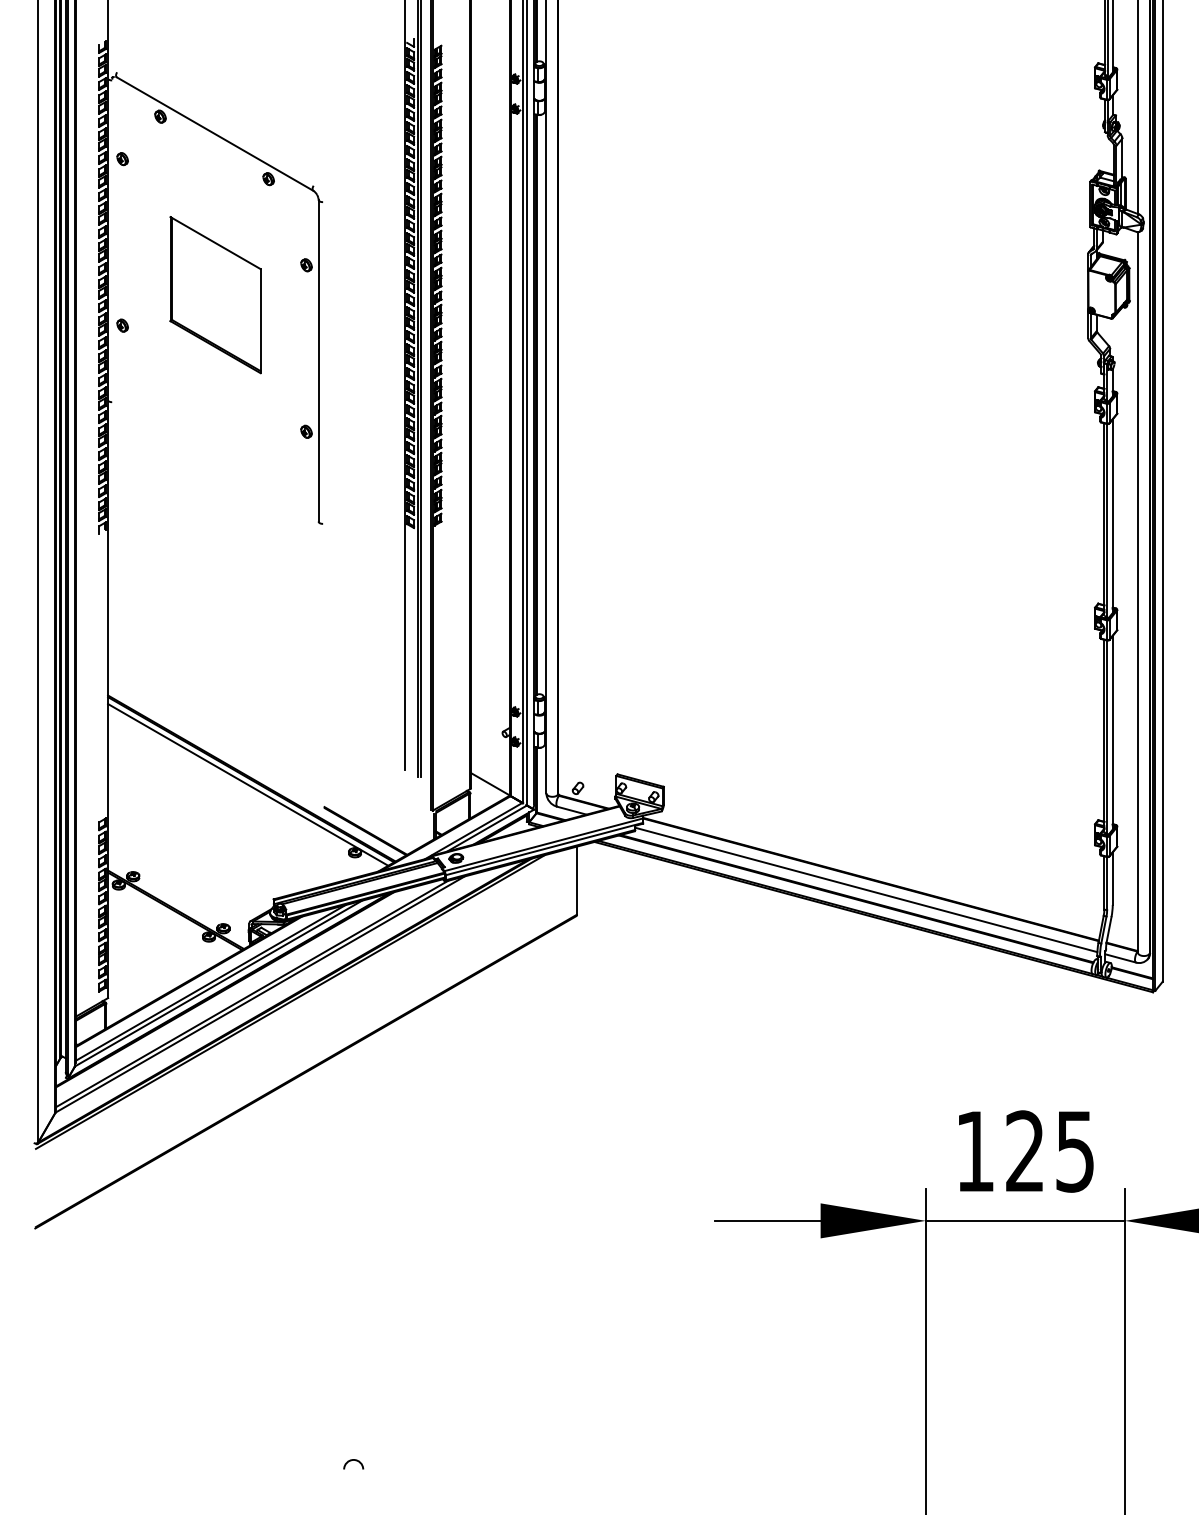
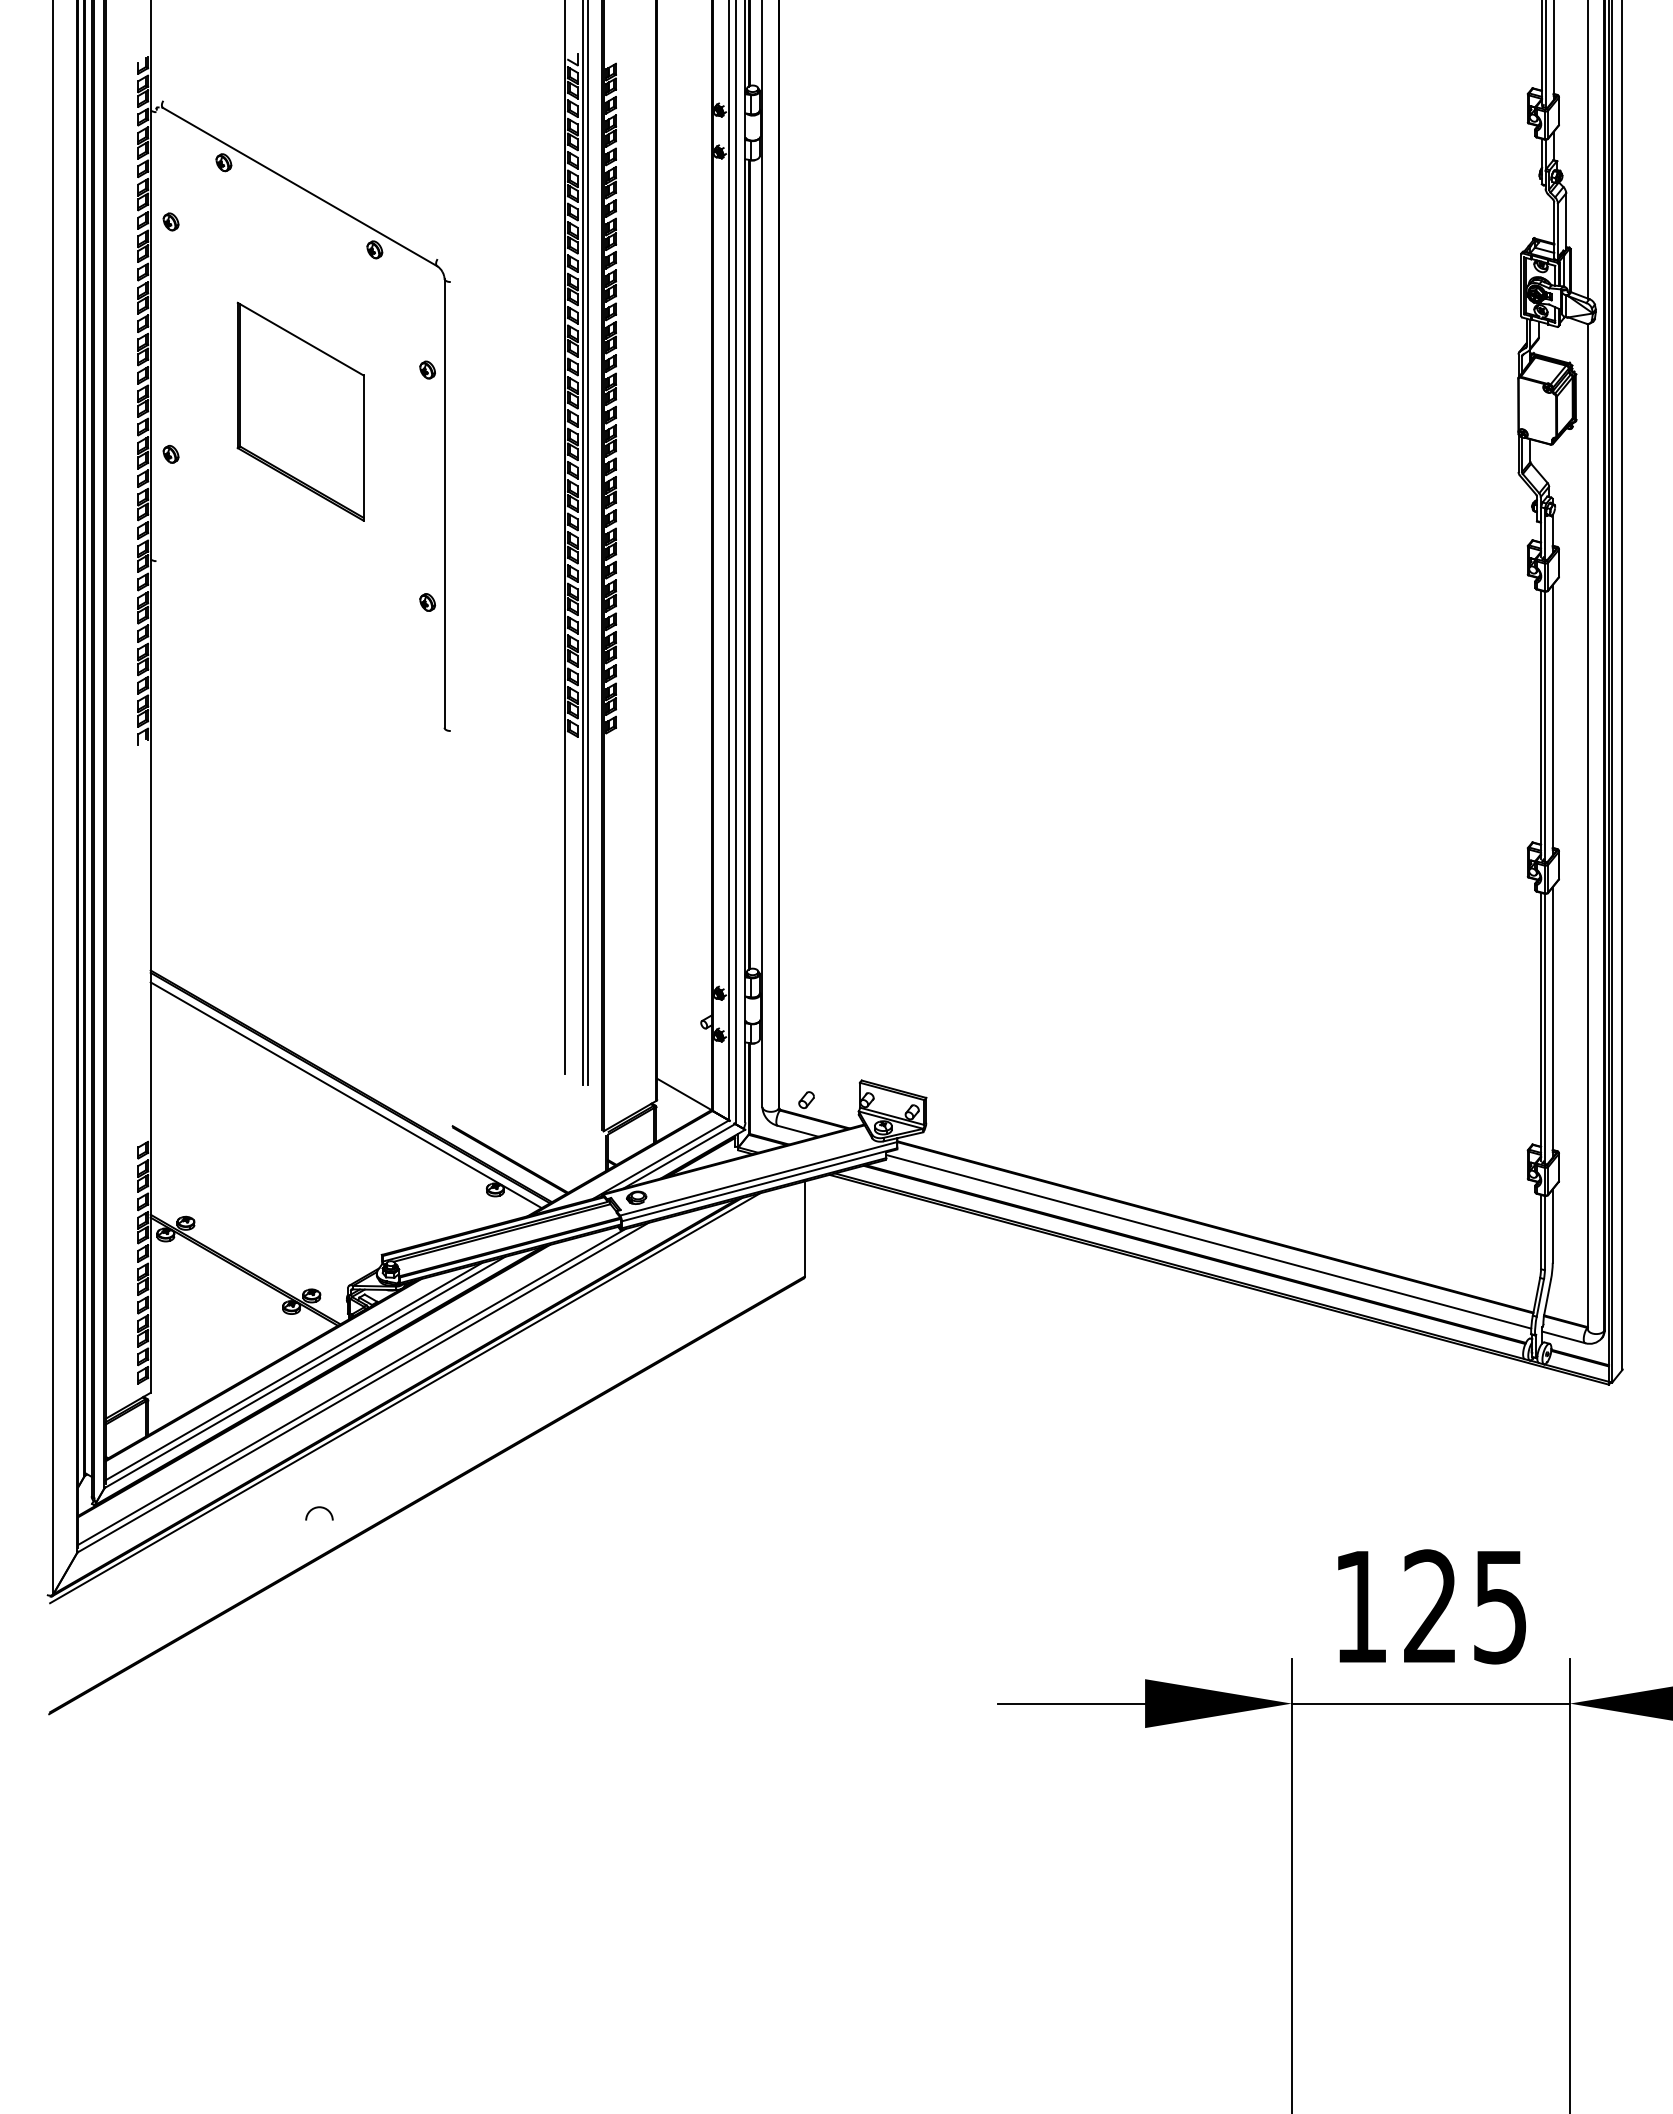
arc: (353, 1460) -> (319, 1508), moved

